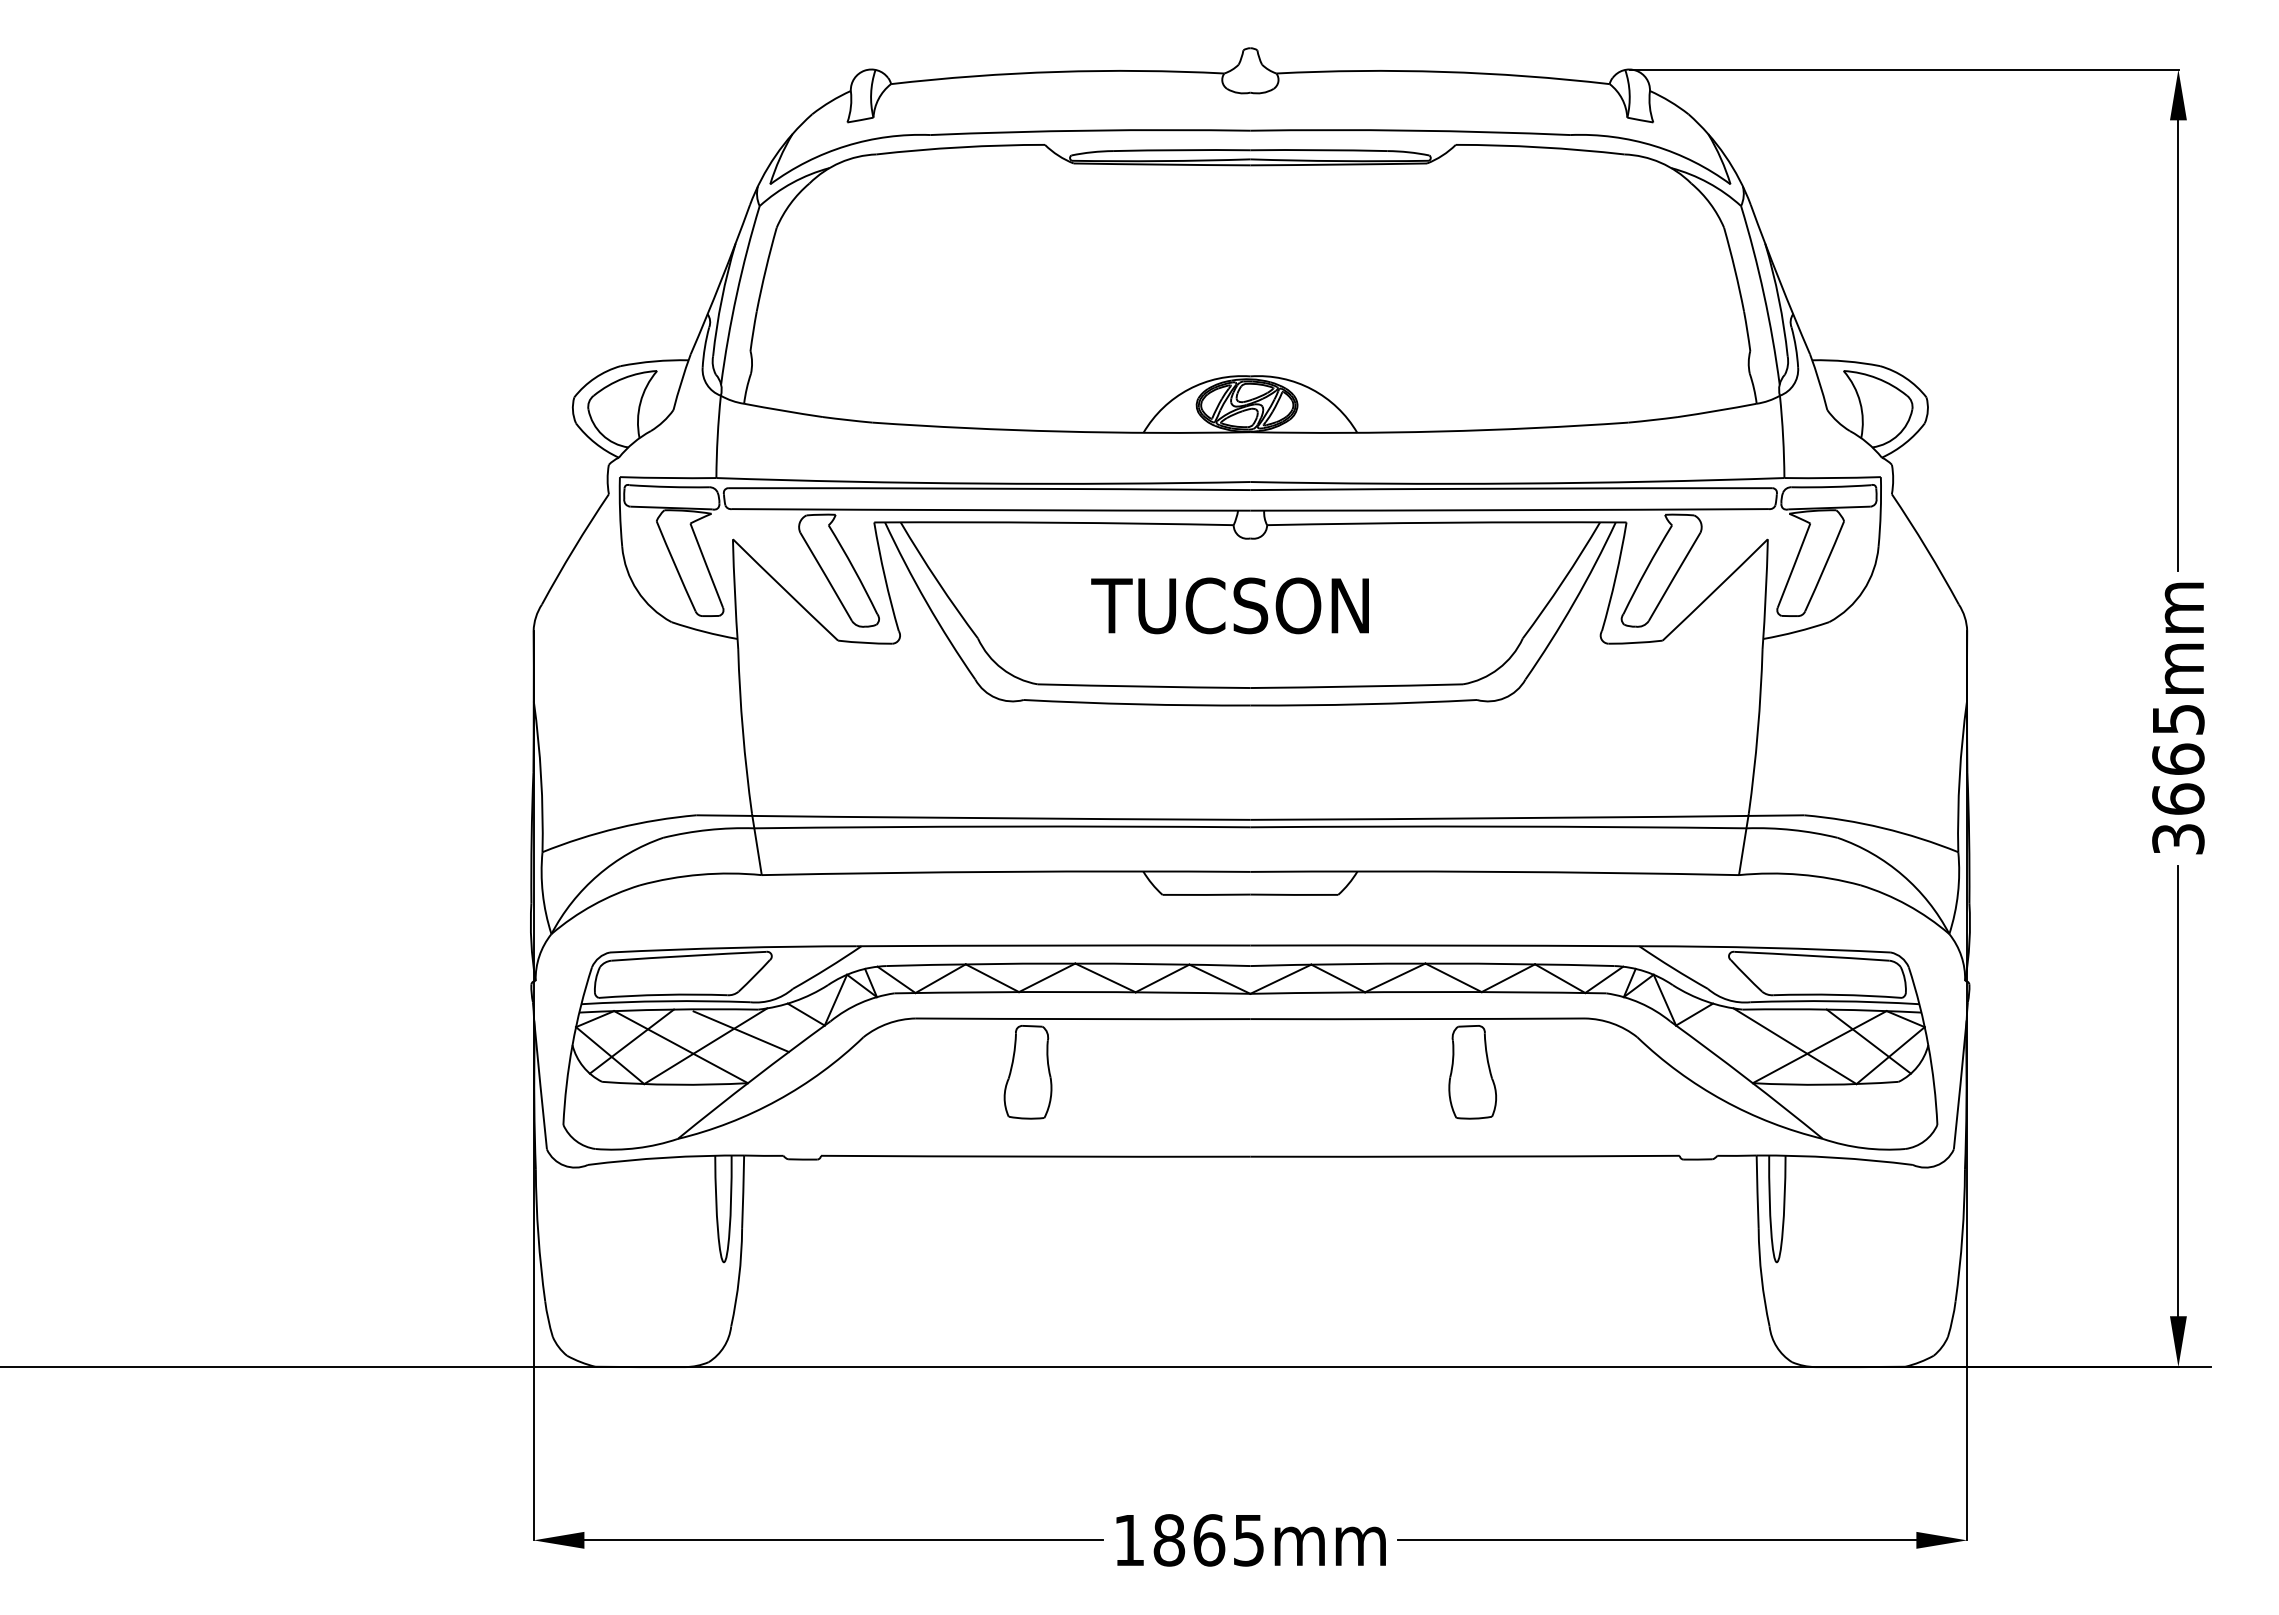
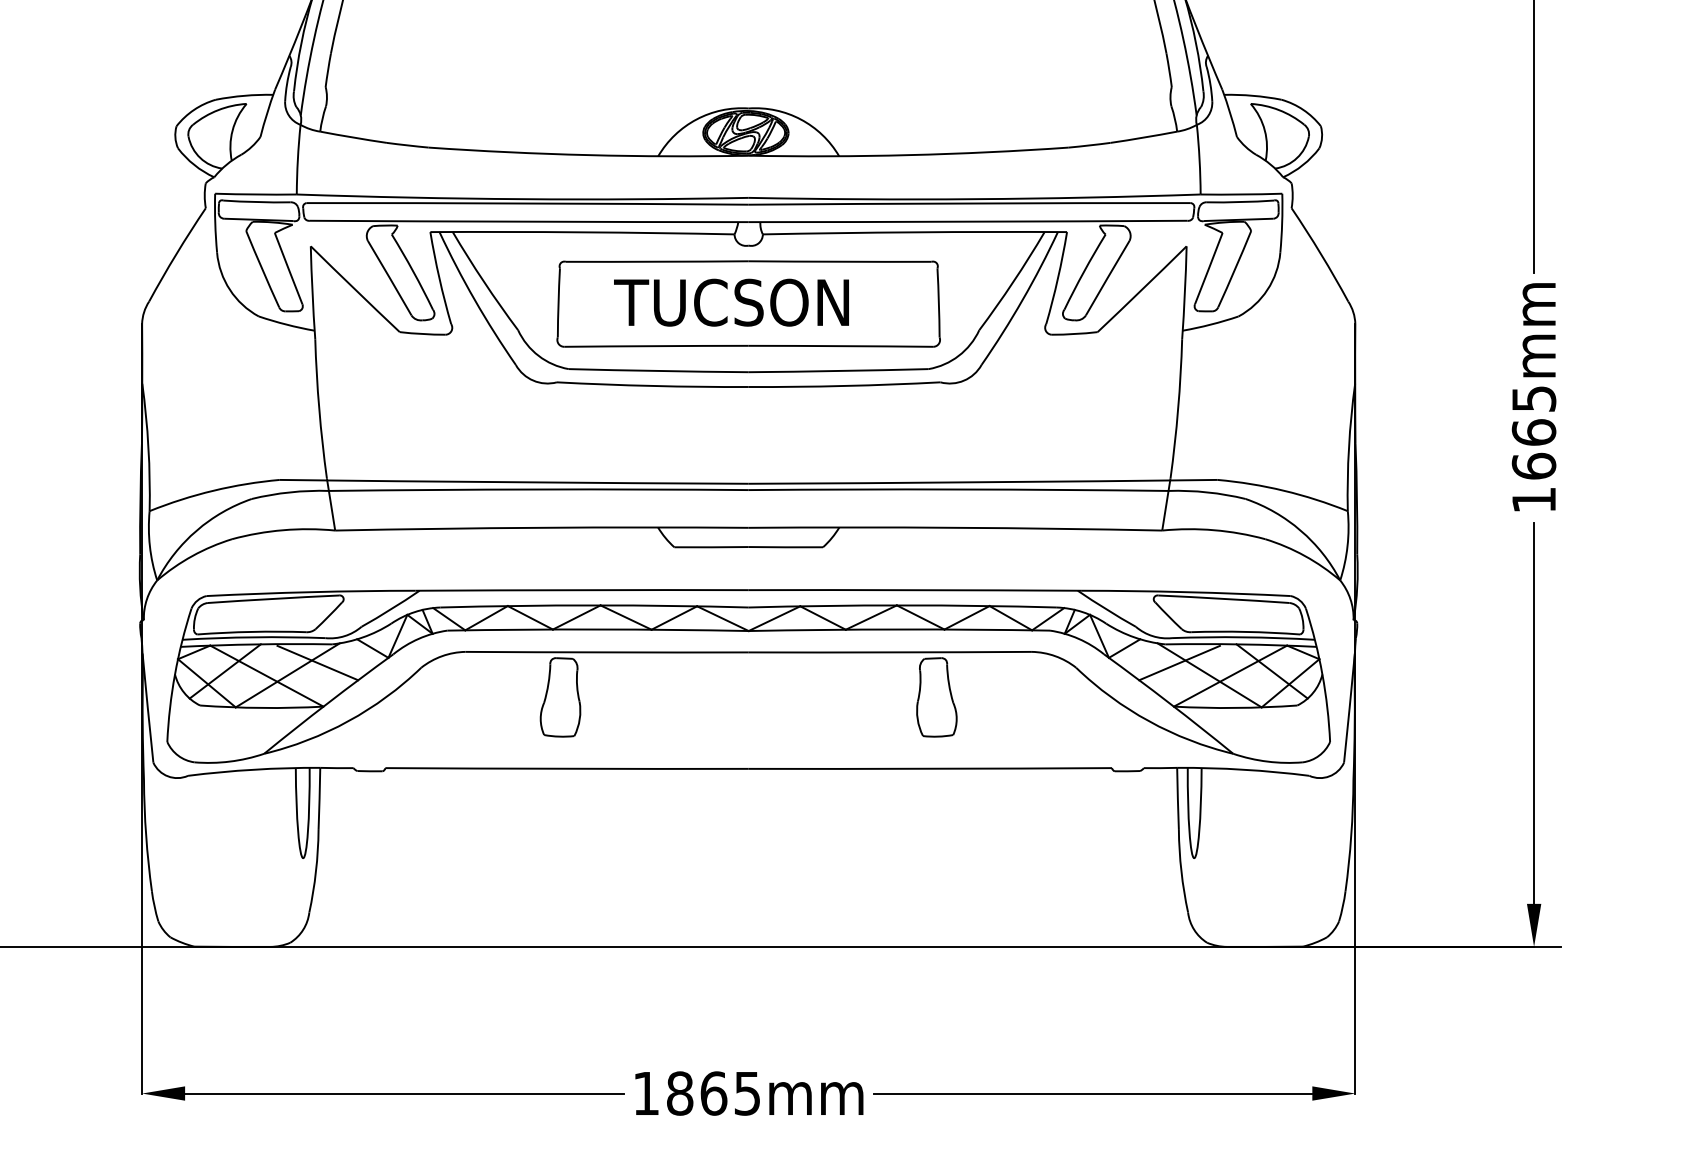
part: (1250, 607) -> (748, 304), added
text: (2178, 839) -> (1534, 500), 3665mm -> 1665mm
line: (1759, 1031) -> (1179, 662), added

